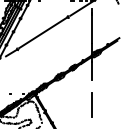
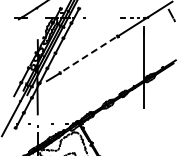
line: (43, 32) -> (89, 54), solid -> dashed
line: (91, 105) -> (144, 136), removed

